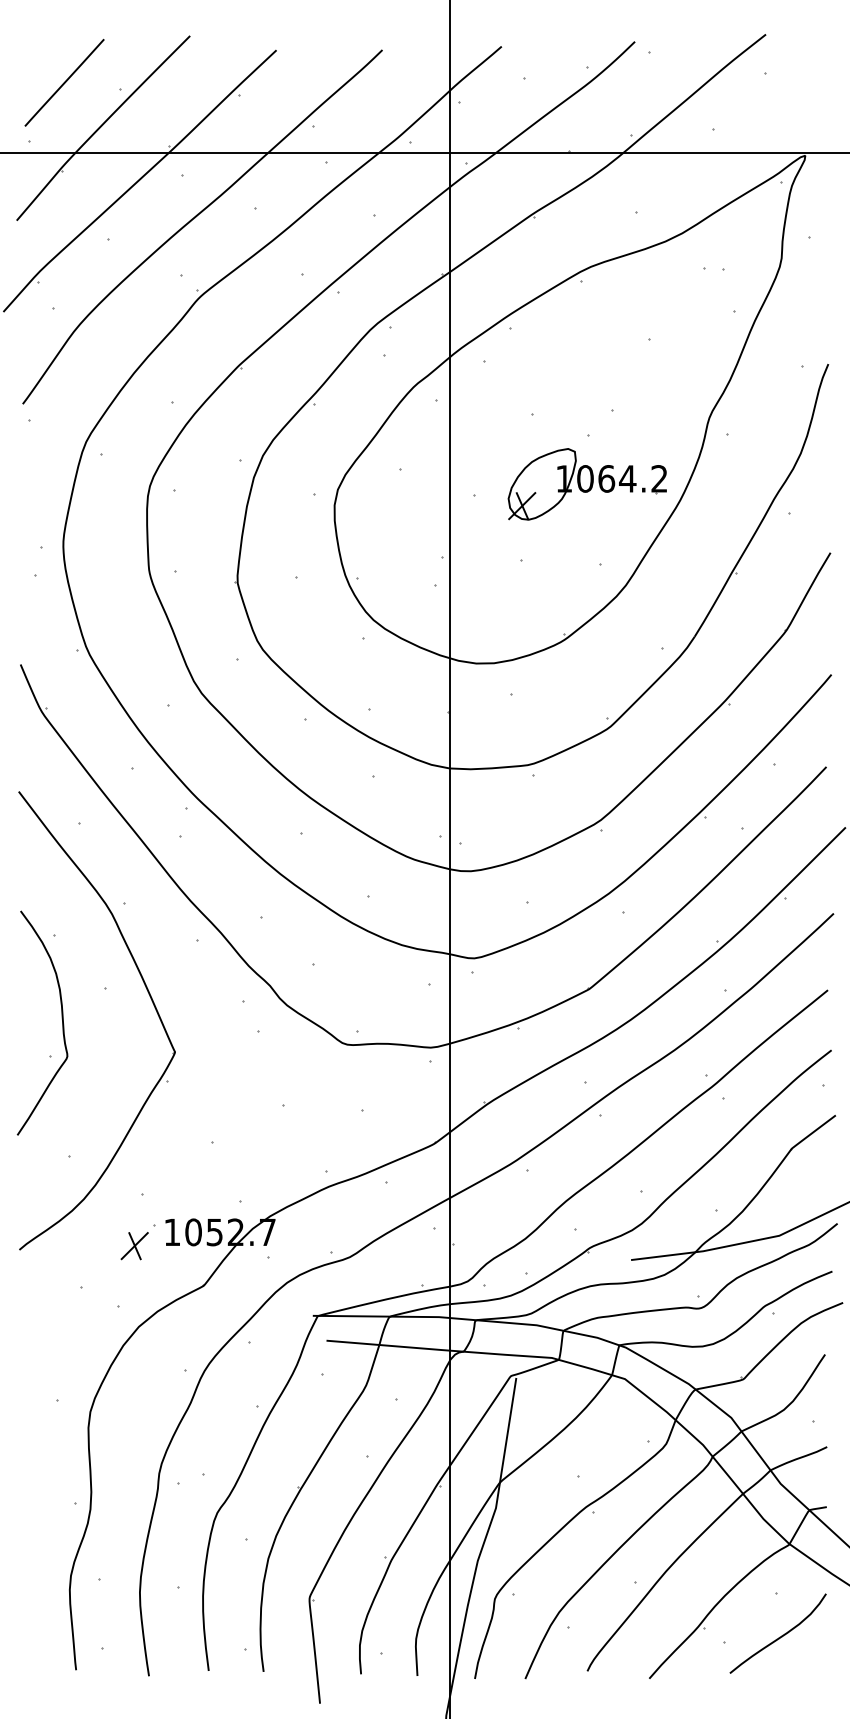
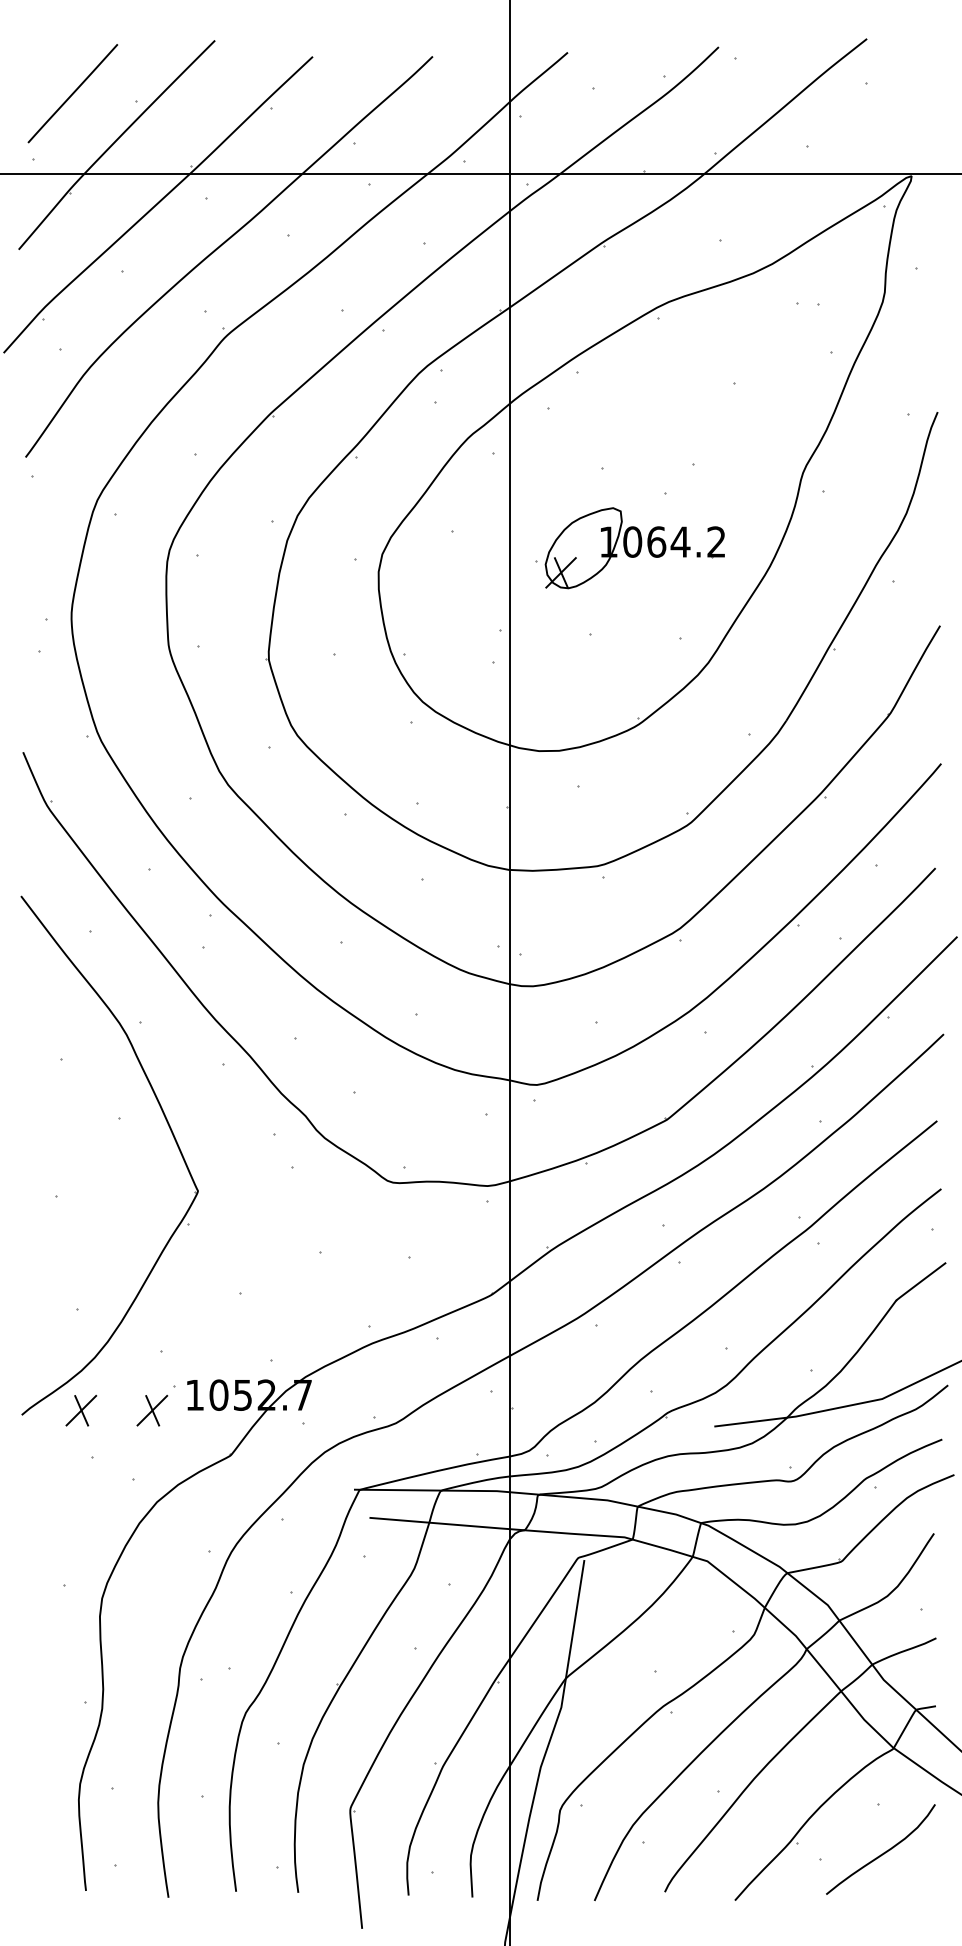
part: (587, 484) -> (634, 548), moved
curve: (62, 1023) -> (70, 1158), removed
part: (72, 1245) -> (81, 1410), added

